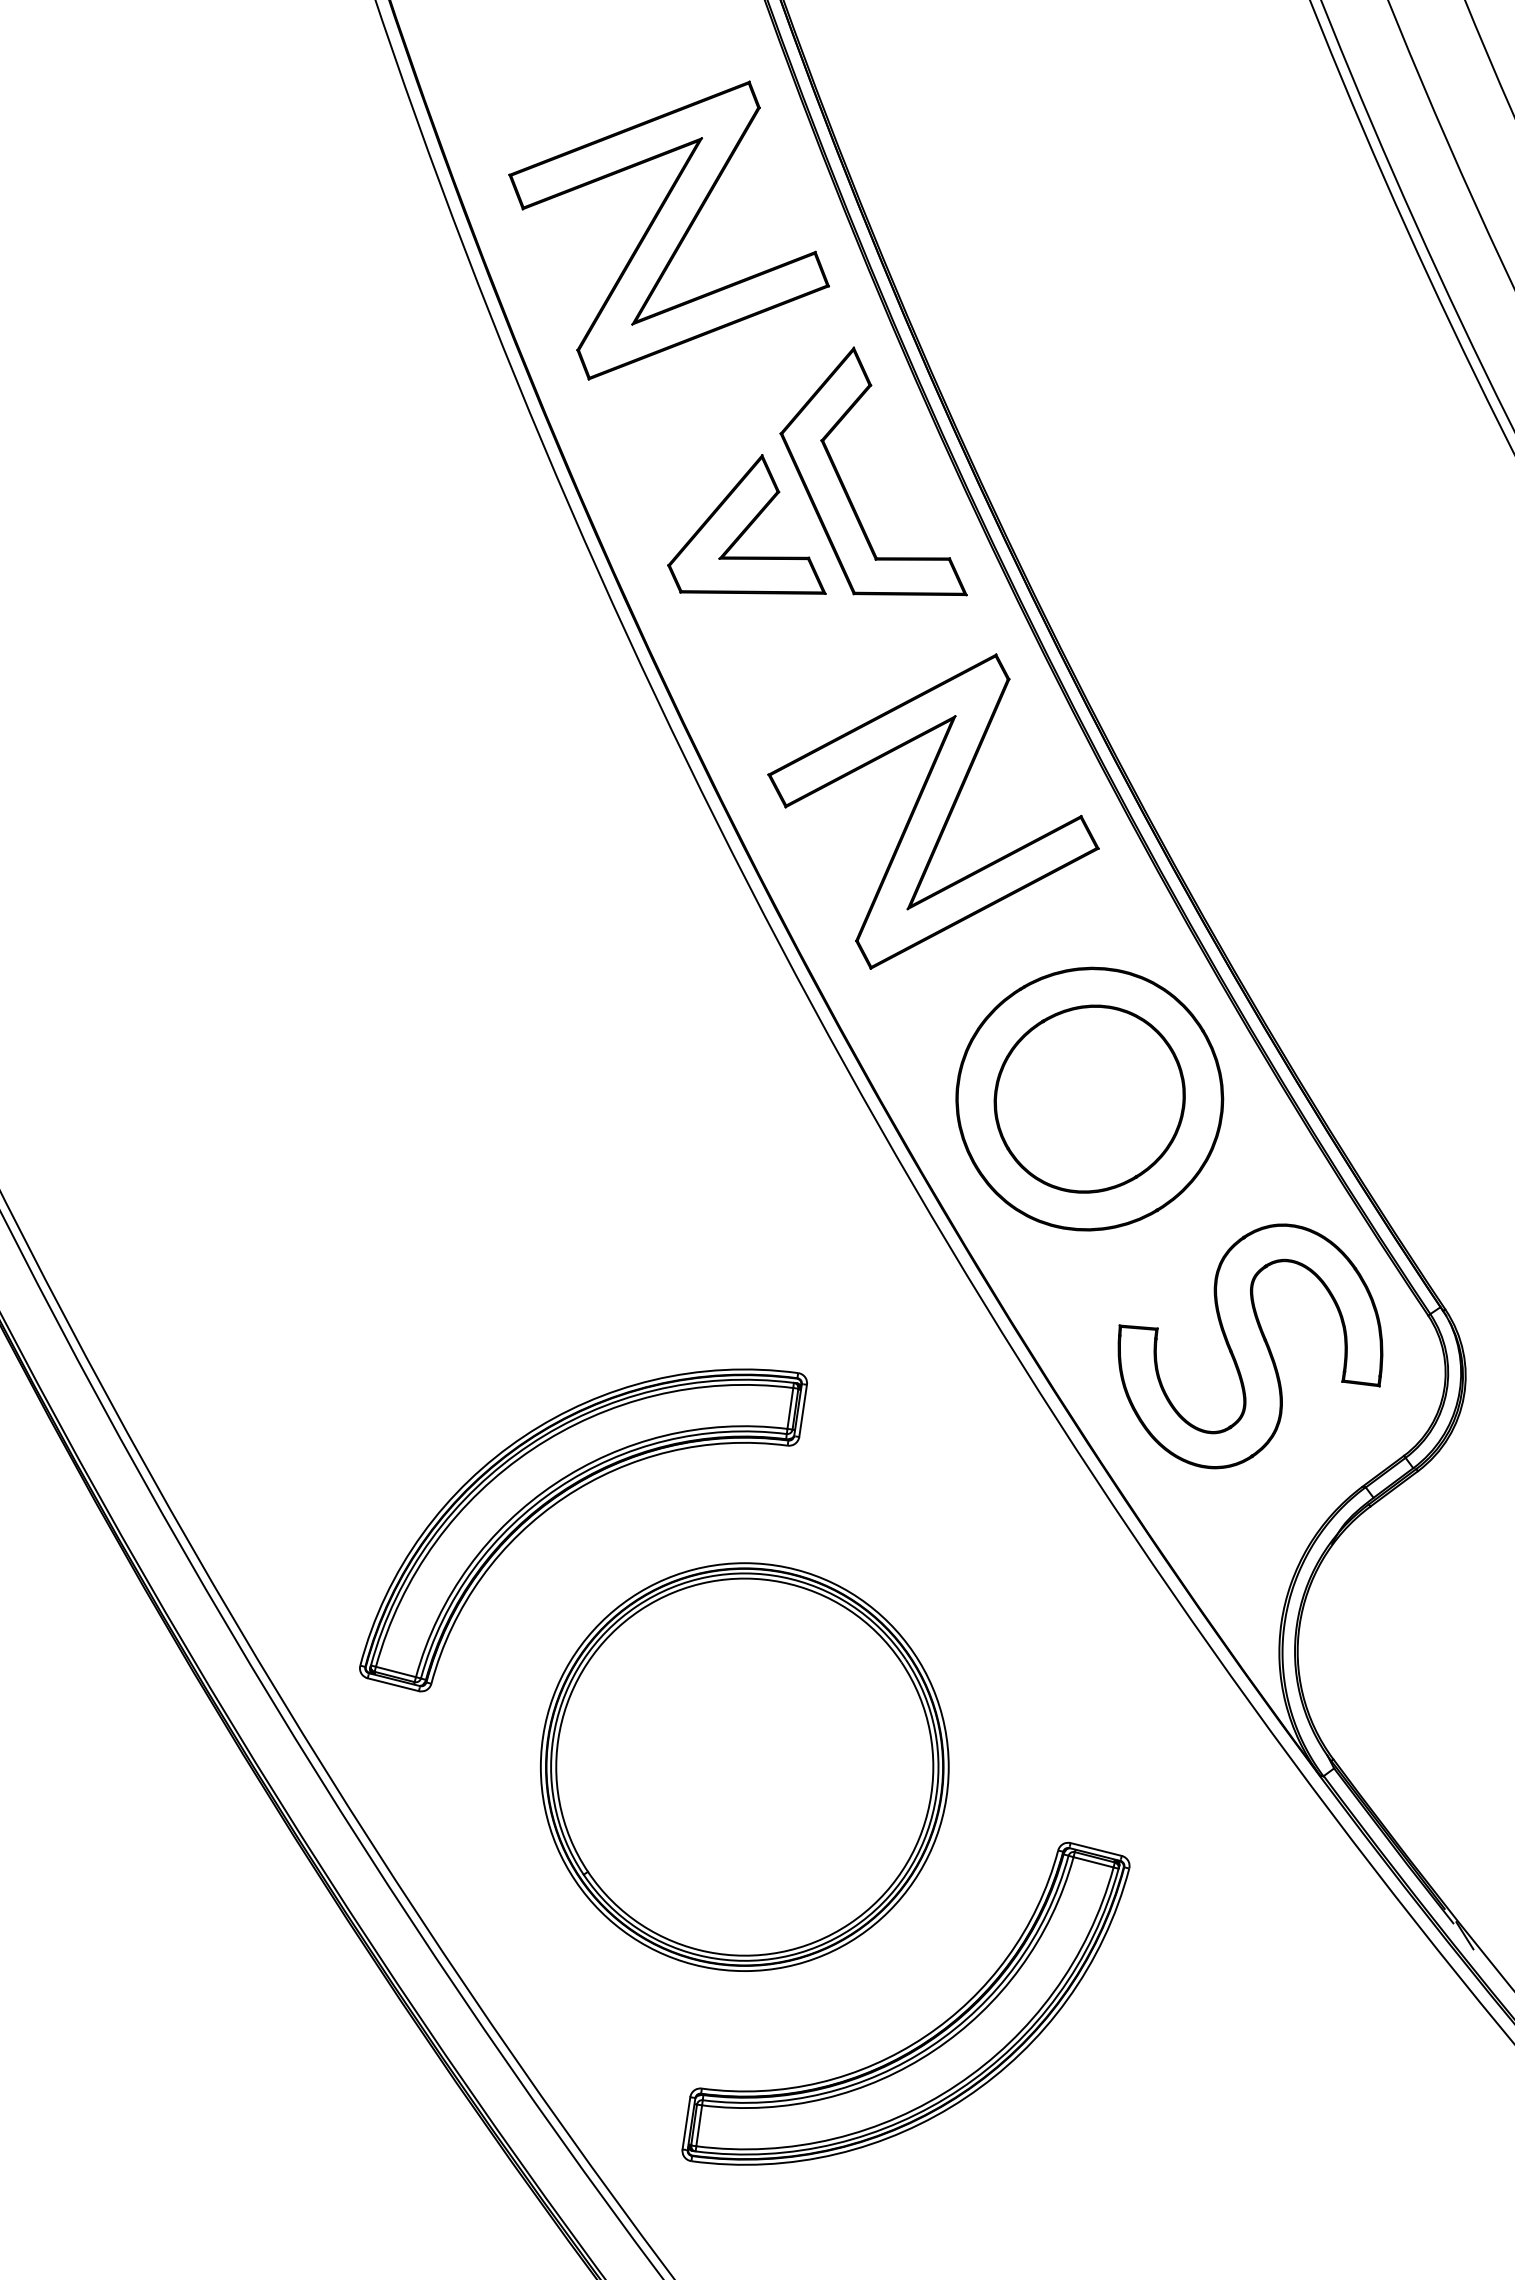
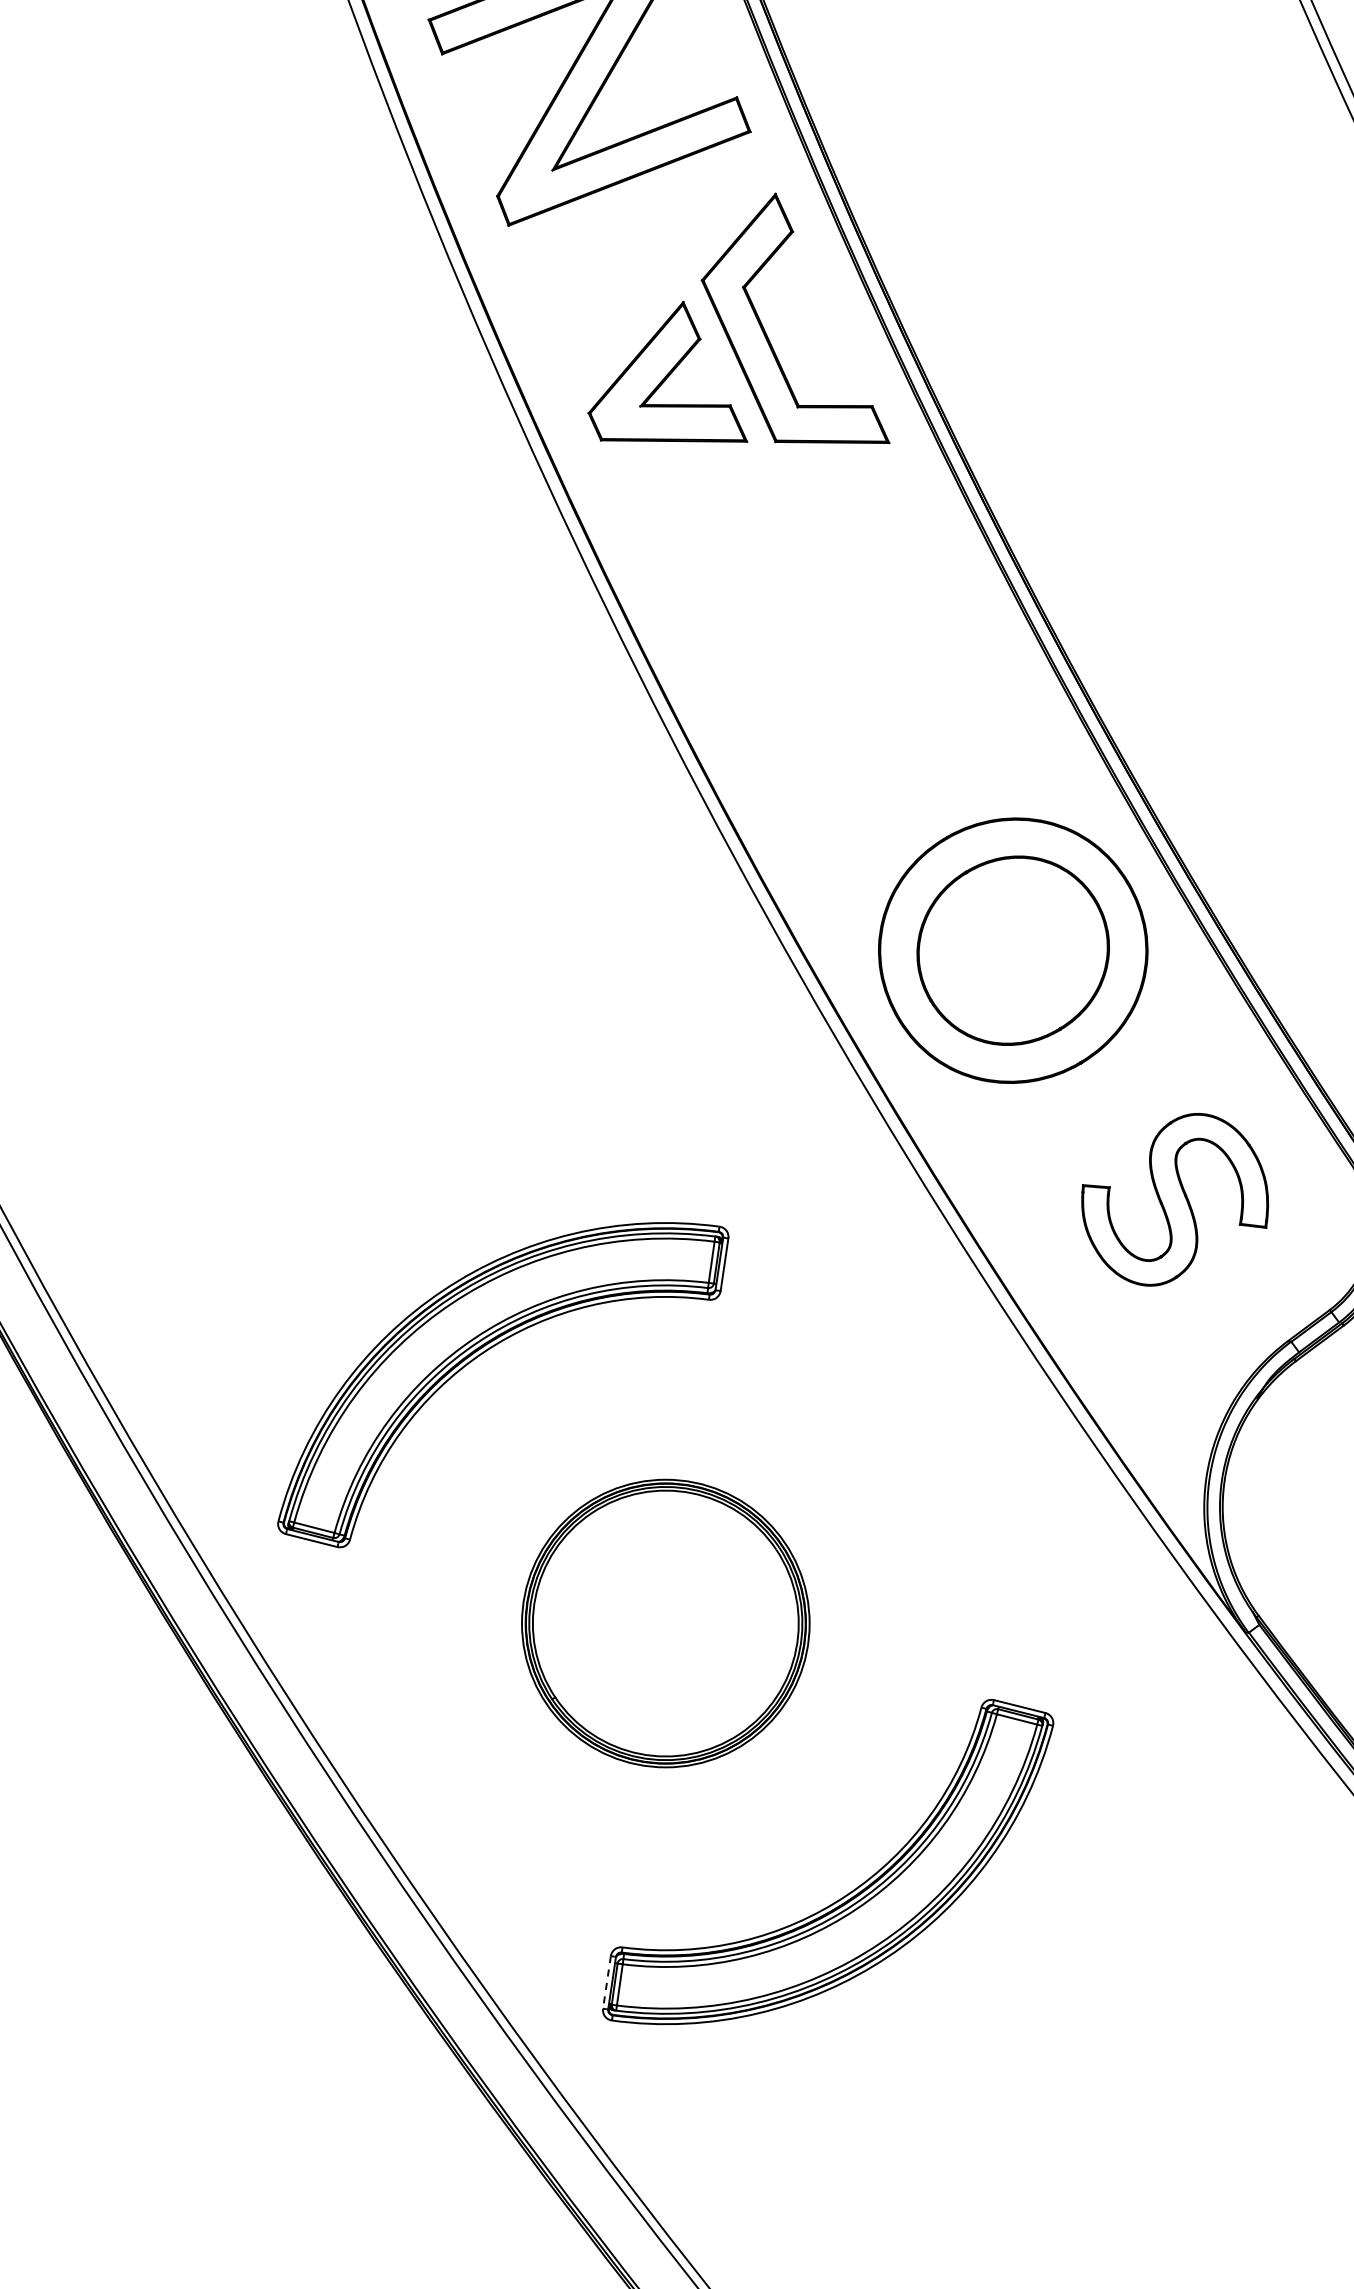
part: (933, 811) -> (855, 660), removed
part: (1250, 1346) -> (1175, 1199), size x0.7
part: (744, 1766) -> (665, 1622), size x0.7
line: (686, 2123) -> (607, 1982), solid -> dashed

